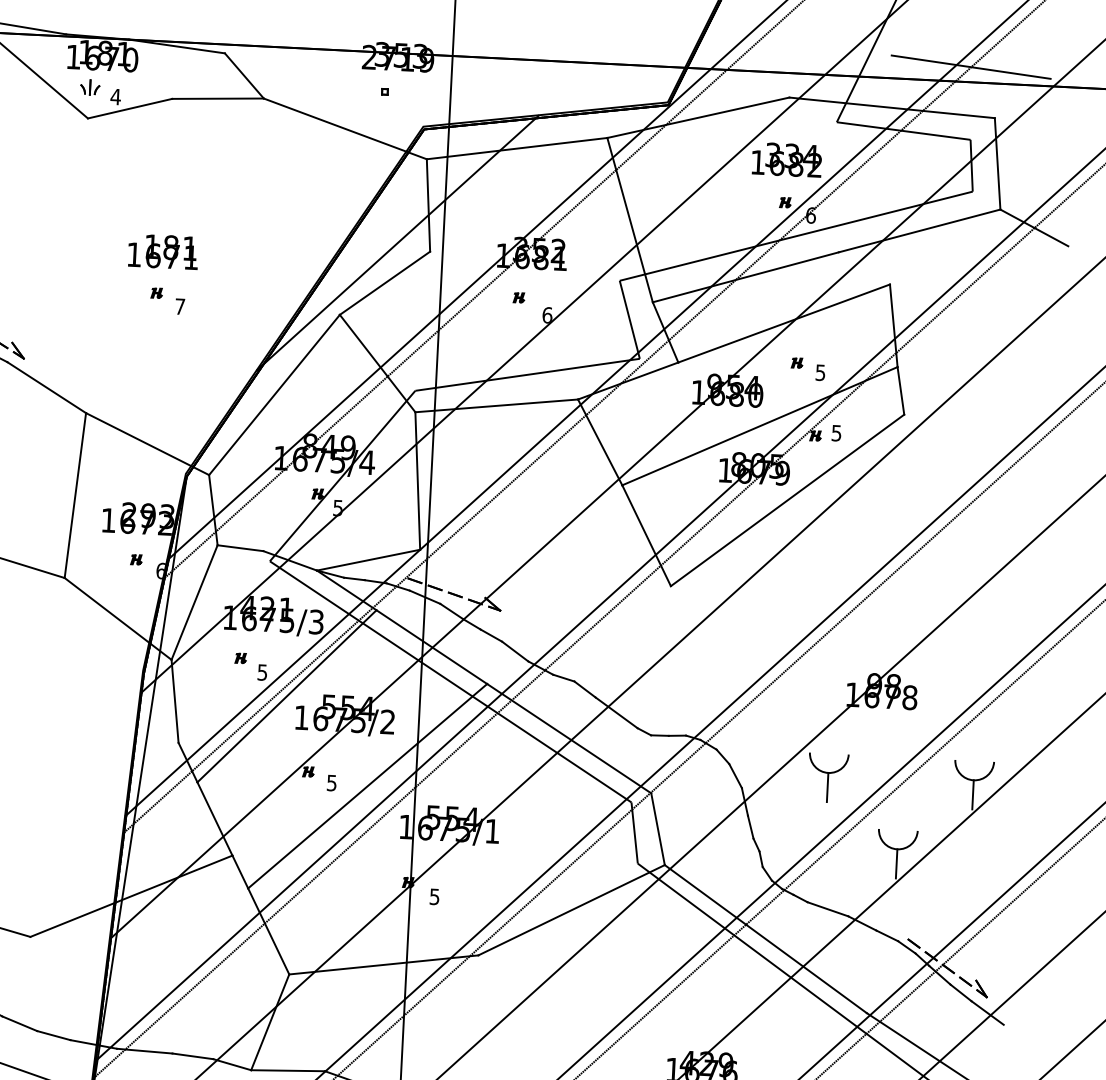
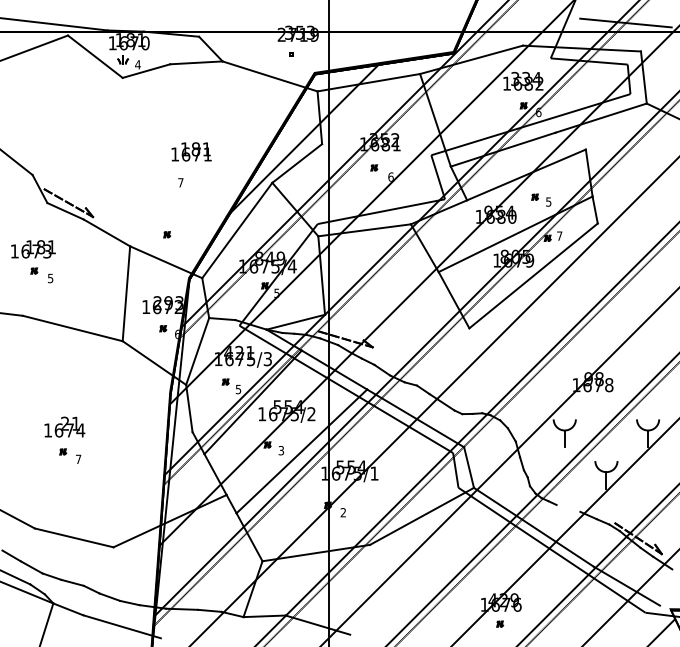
text: (163, 251) -> (191, 151), moved
part: (155, 292) -> (166, 234), moved
text: (836, 432) -> (559, 235), 5 -> 7
text: (332, 782) -> (281, 450), 5 -> 3
text: (433, 896) -> (342, 512), 5 -> 2
line: (828, 907) -> (568, 507), removed

